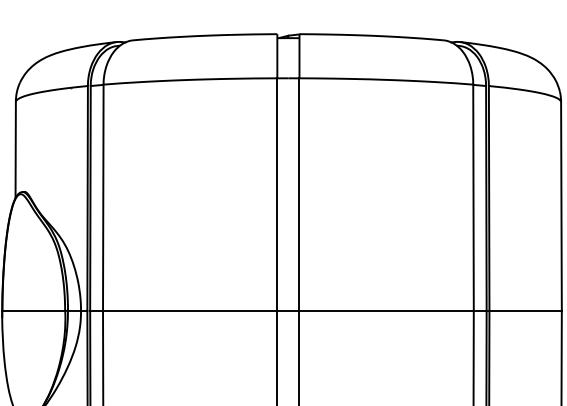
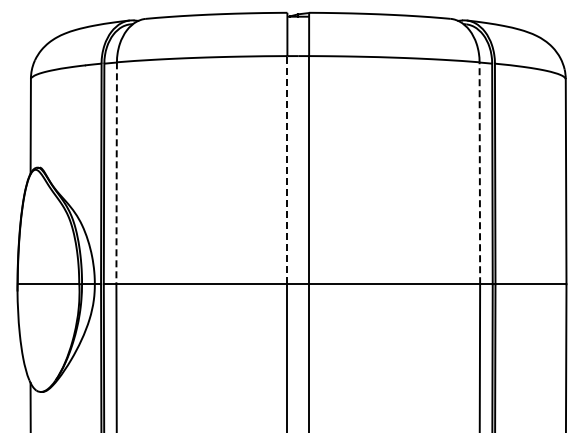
line: (277, 193) -> (287, 169), solid -> dashed
line: (103, 197) -> (116, 173), solid -> dashed
line: (473, 197) -> (479, 173), solid -> dashed

